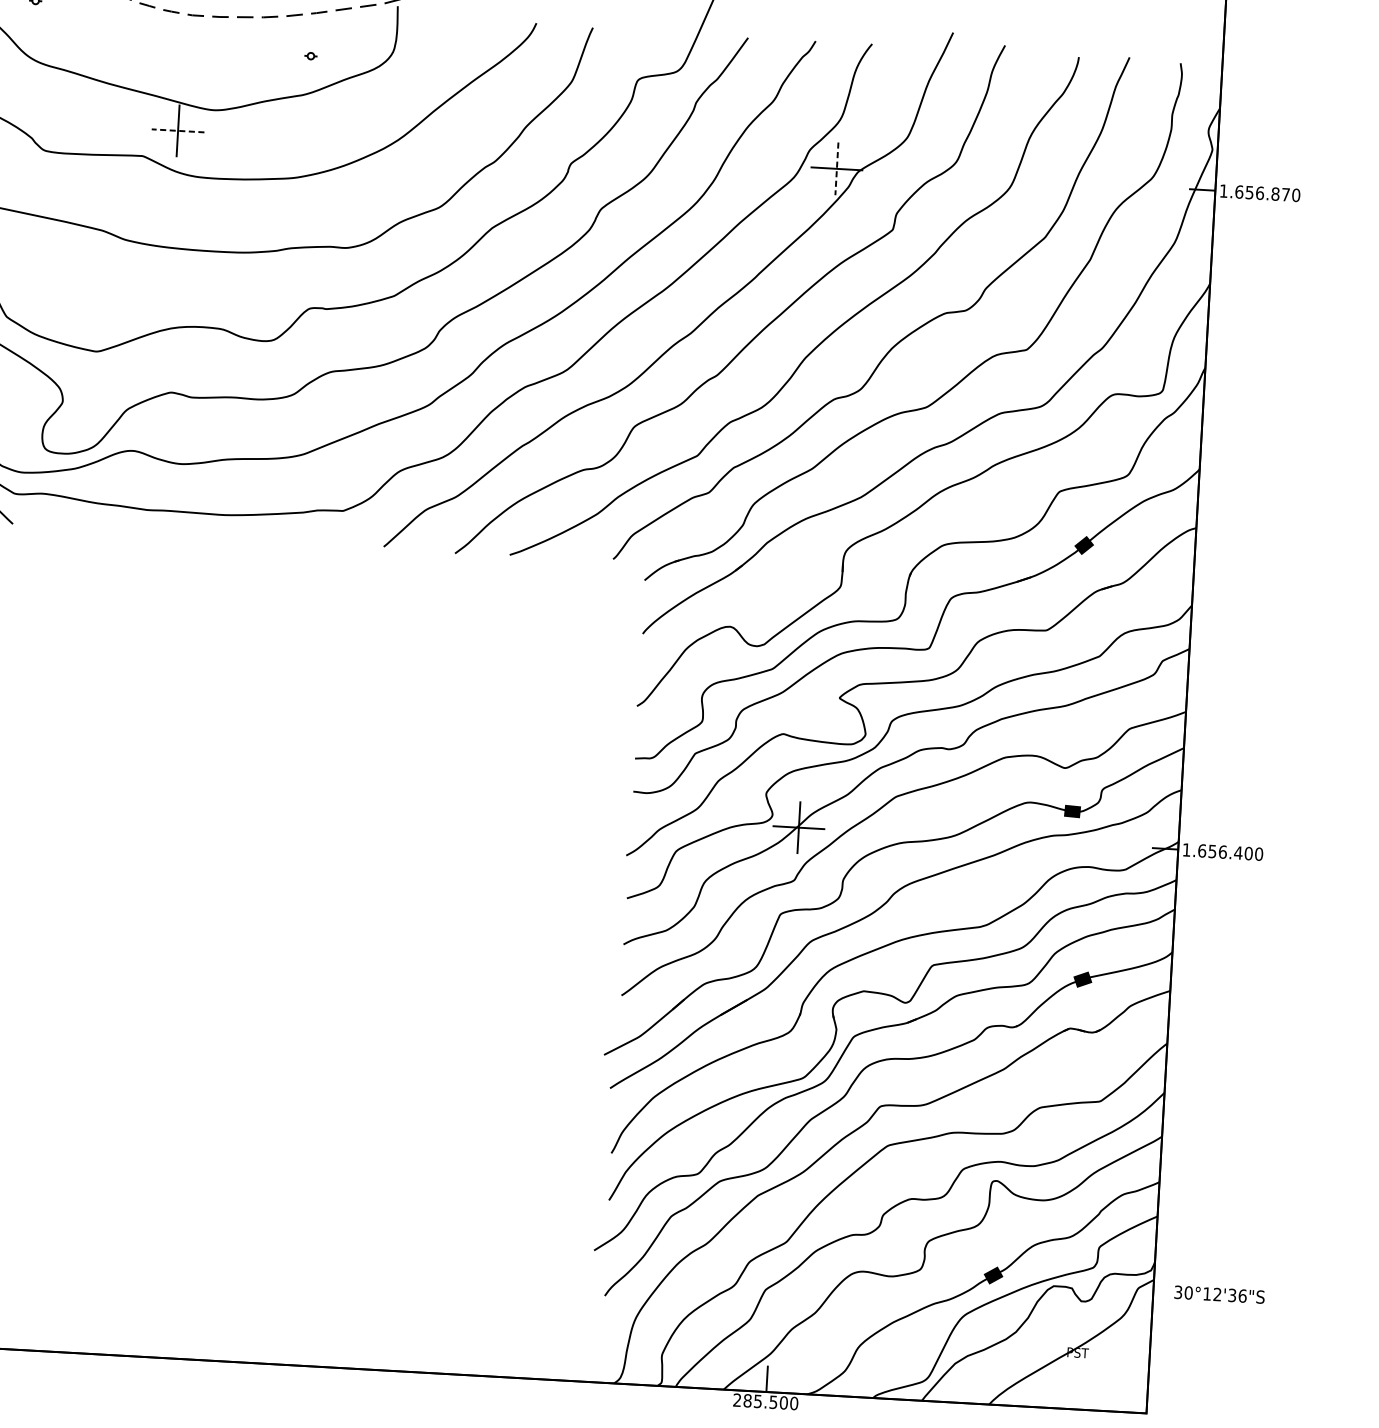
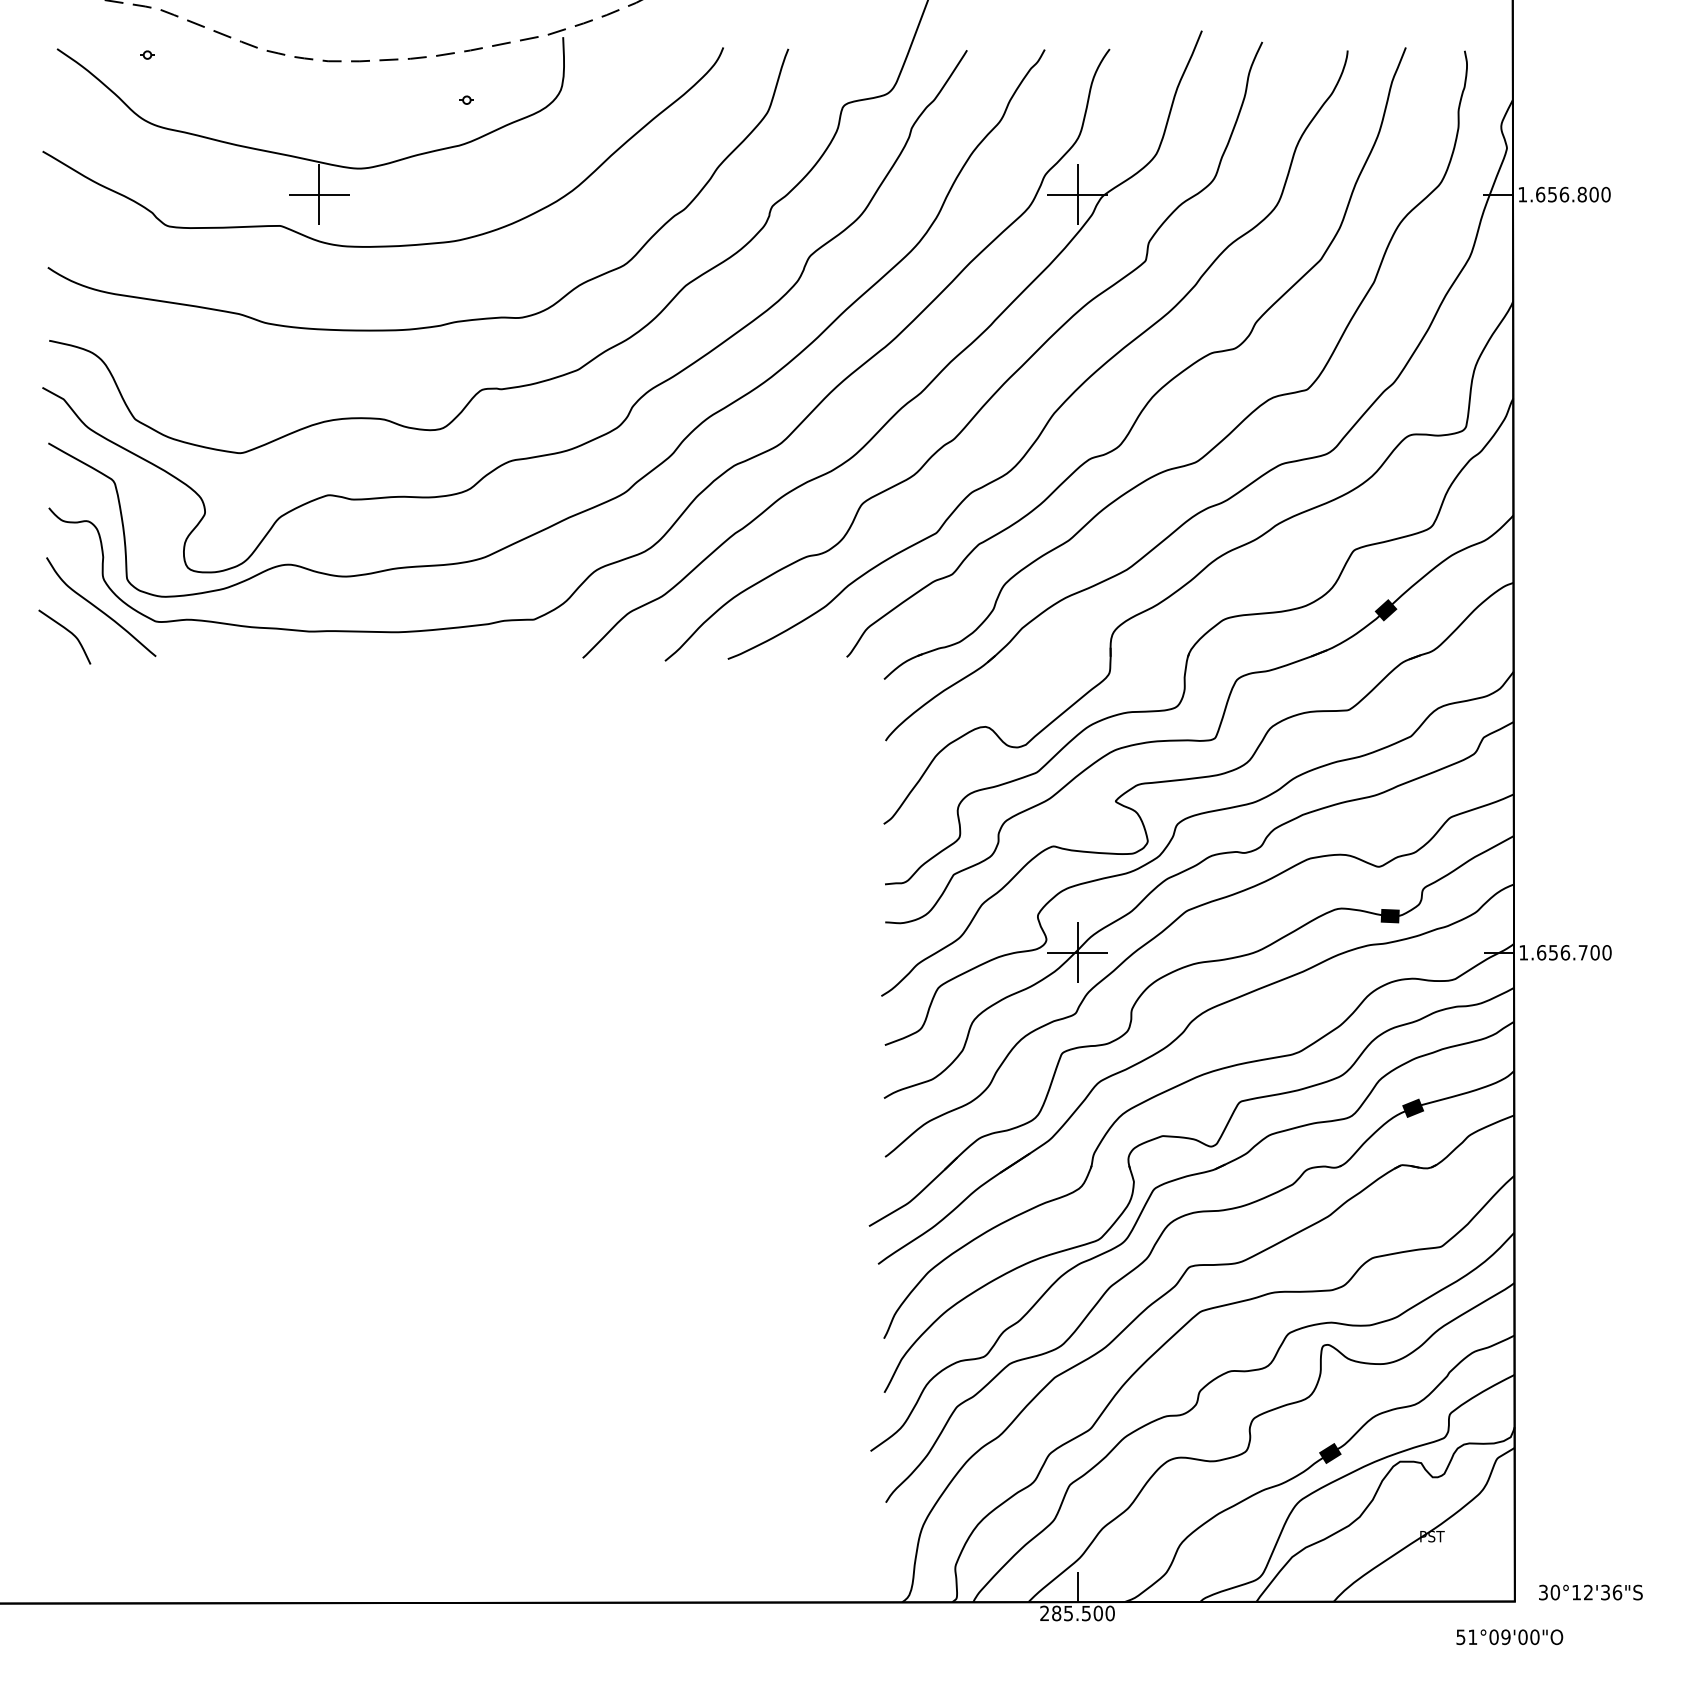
line: (177, 130) -> (318, 194), dashed -> solid
line: (836, 169) -> (1077, 195), dashed -> solid
text: (1285, 194) -> (1593, 194), 1.656.870 -> 1.656.800
text: (1238, 852) -> (1583, 952), 1.656.400 -> 1.656.700
text: (1219, 1294) -> (1590, 1592), moved

